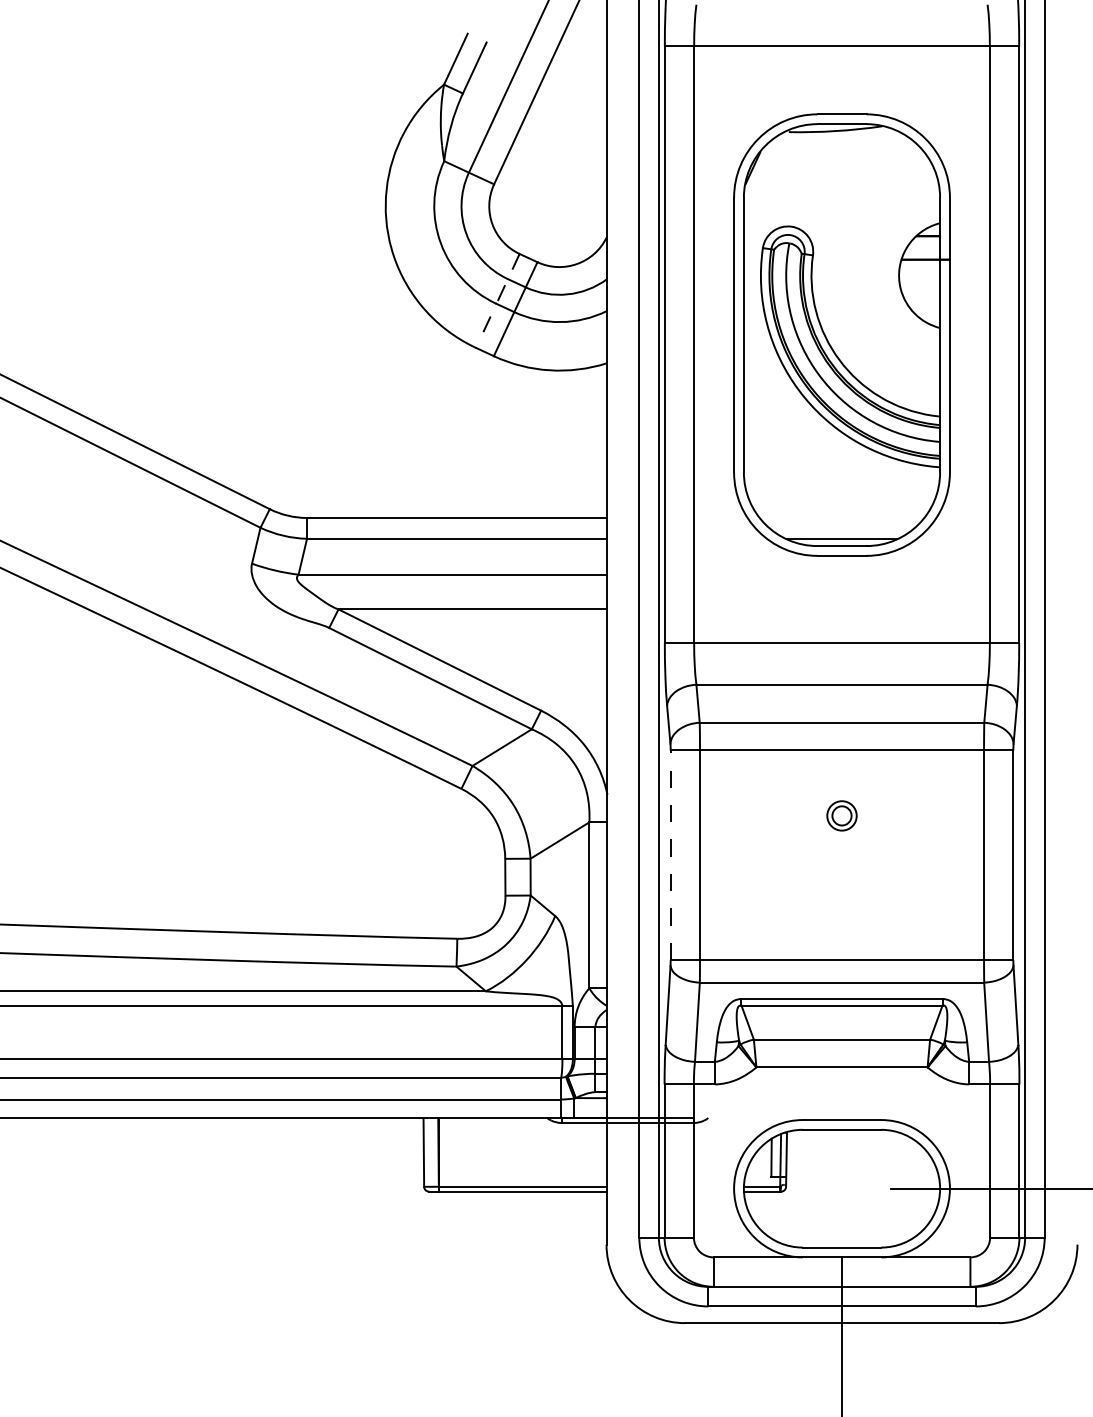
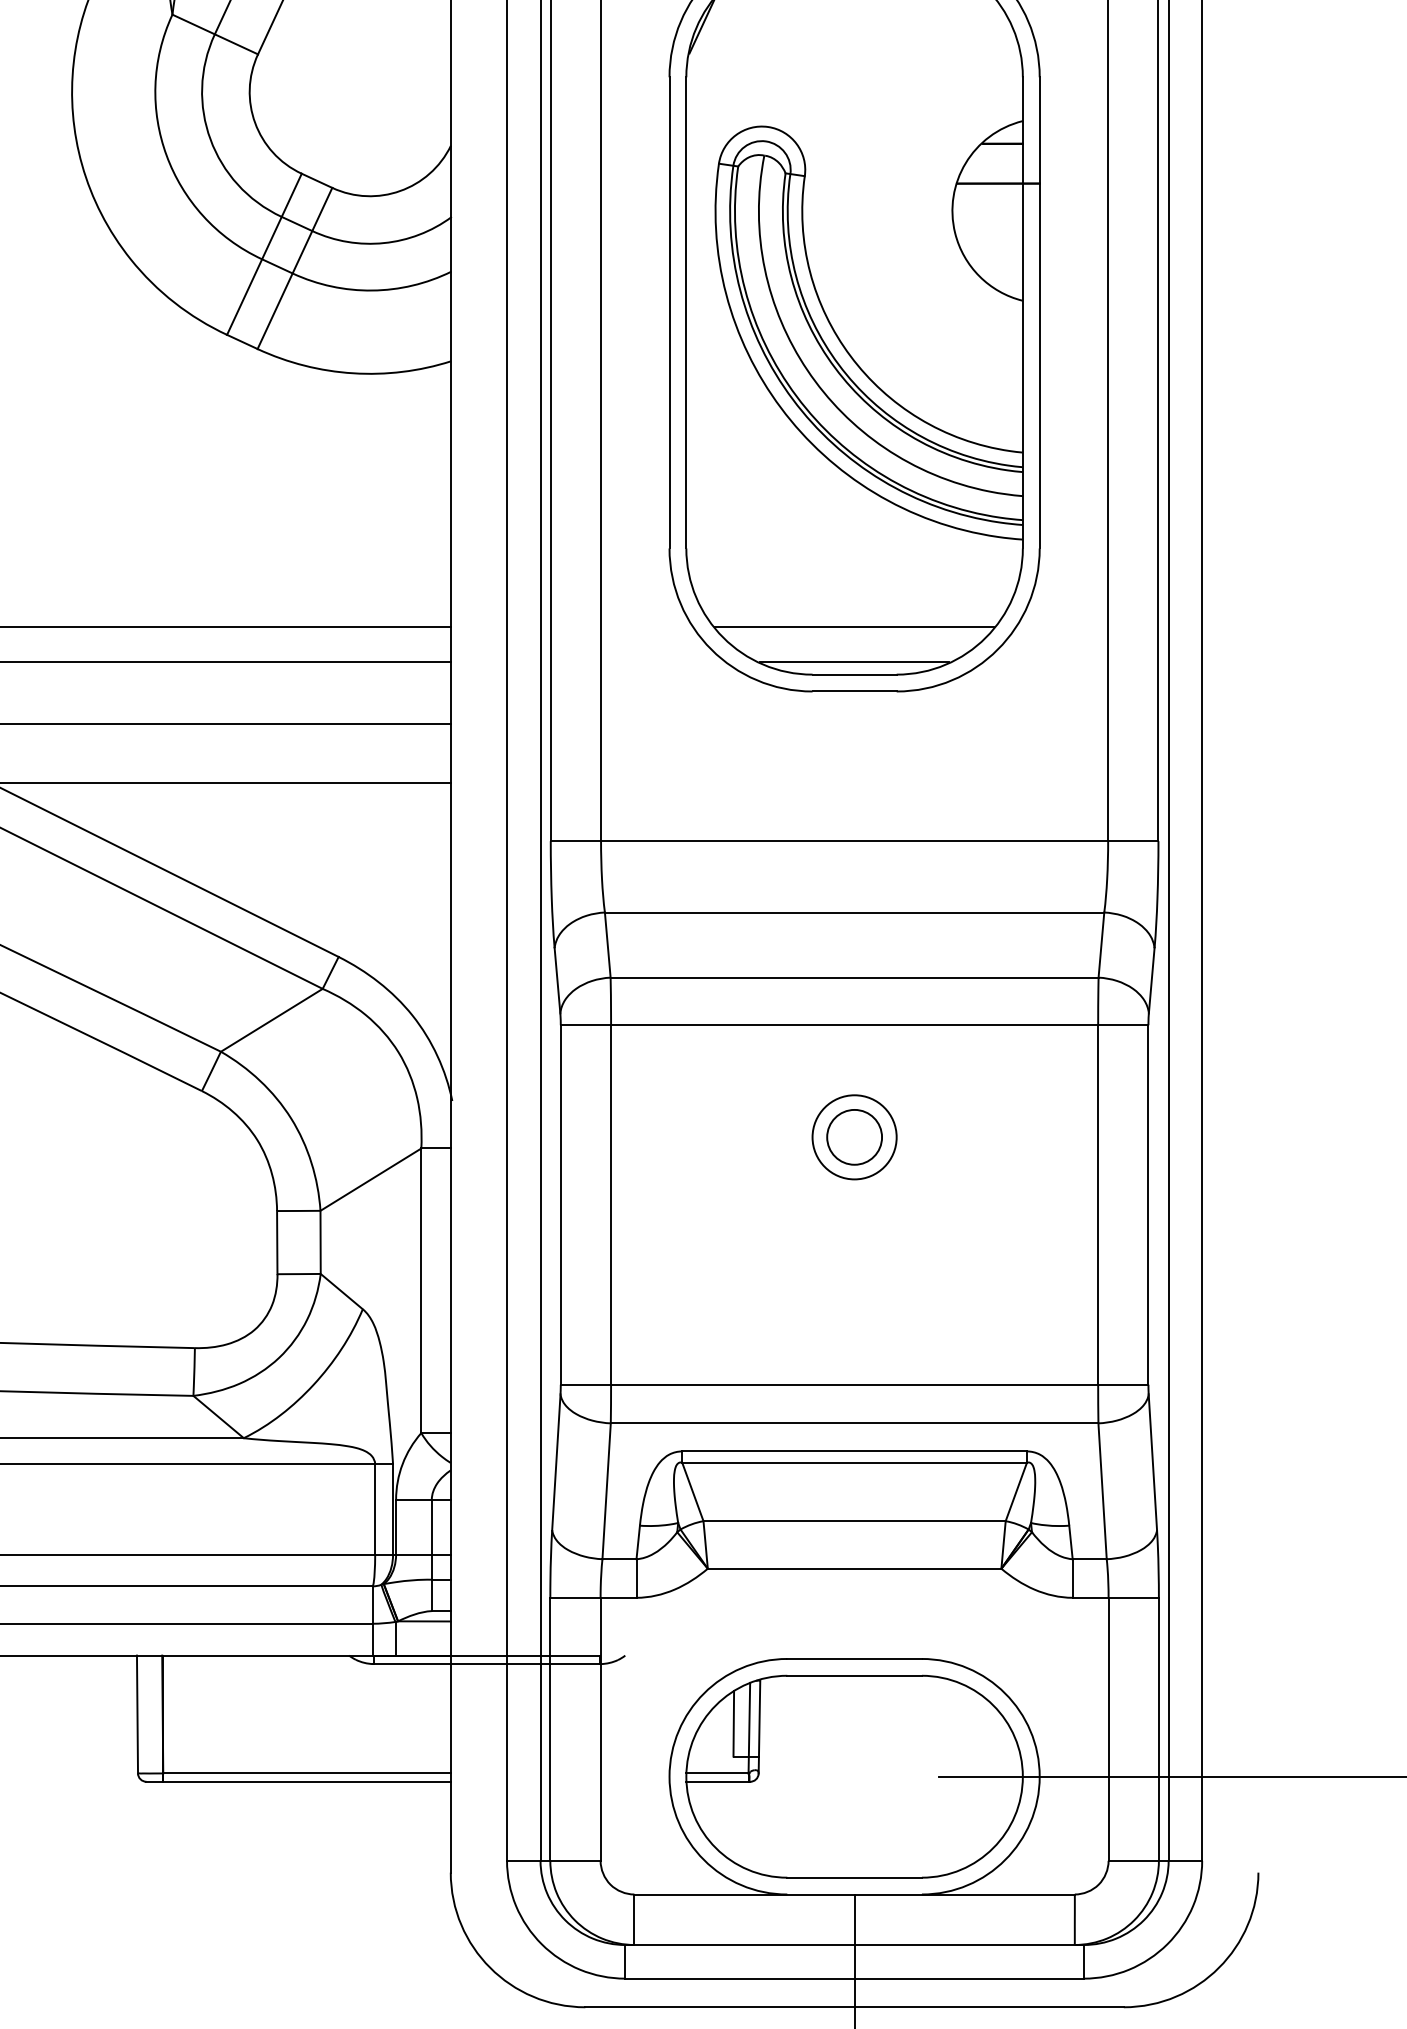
line: (497, 300) -> (263, 253), dashed -> solid
line: (841, 517) -> (853, 625), added
part: (841, 815) -> (853, 1136), size x1.67
line: (670, 855) -> (560, 1205), dashed -> solid

